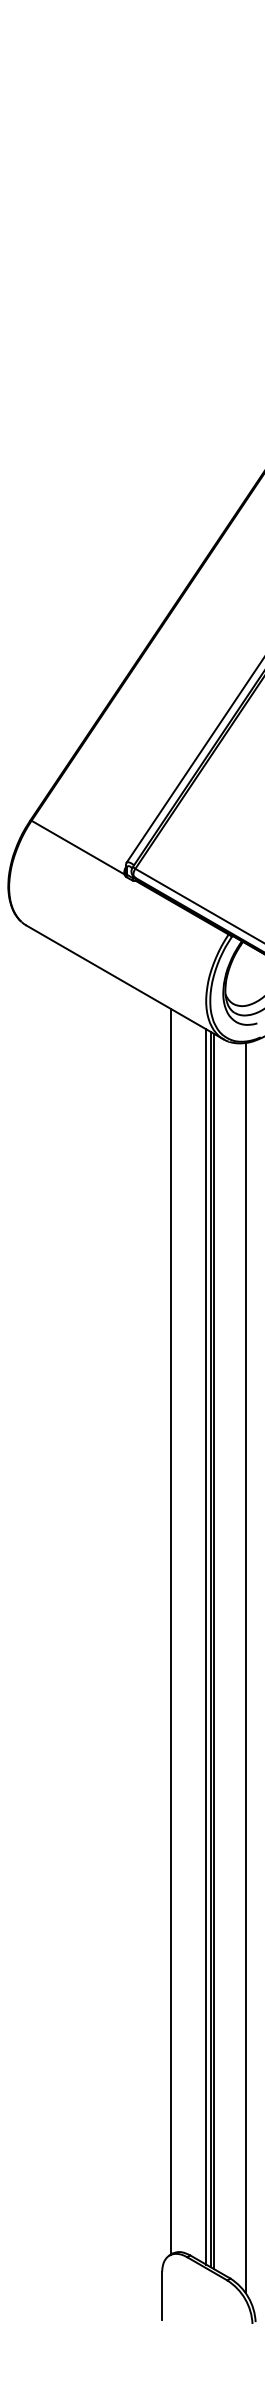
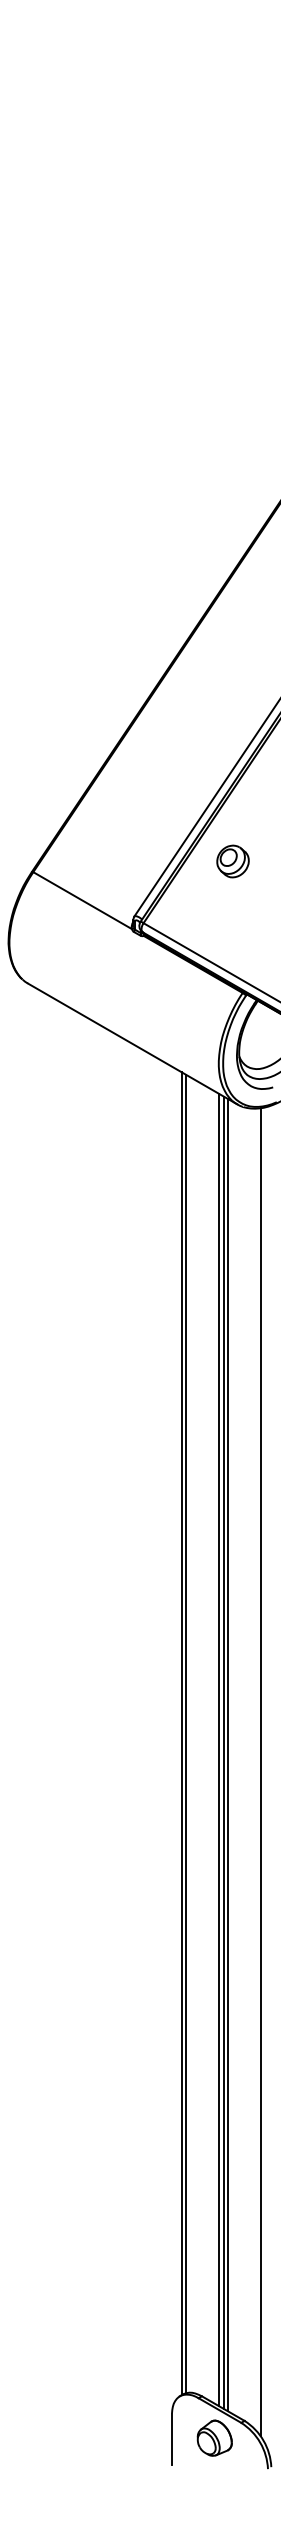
part: (219, 810) -> (232, 861), added
line: (174, 1631) -> (185, 1733), added
part: (202, 2294) -> (214, 2437), added

